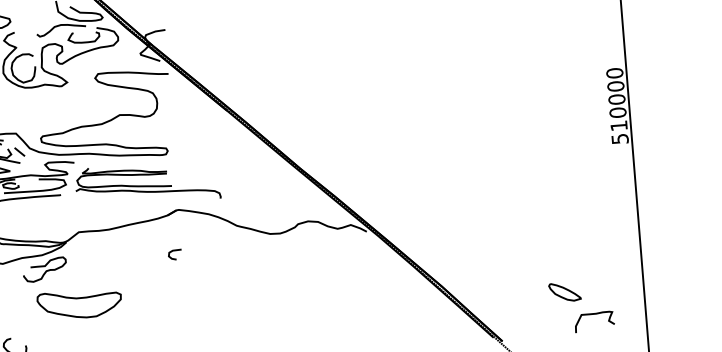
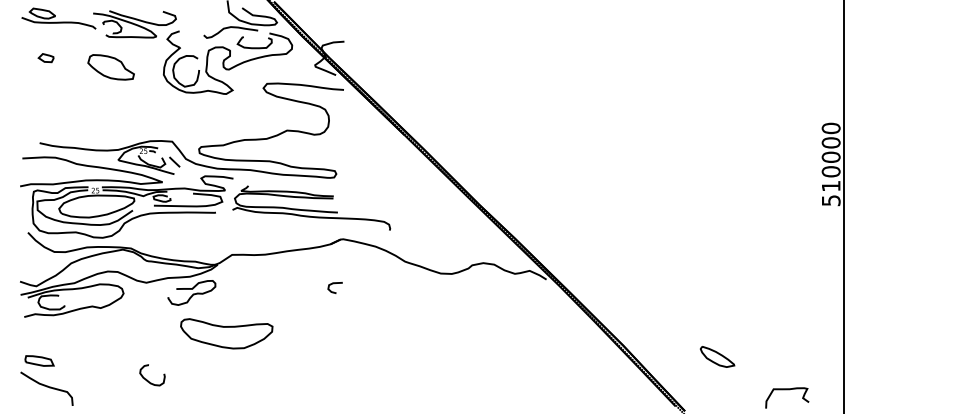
part: (564, 291) -> (717, 356), moved

